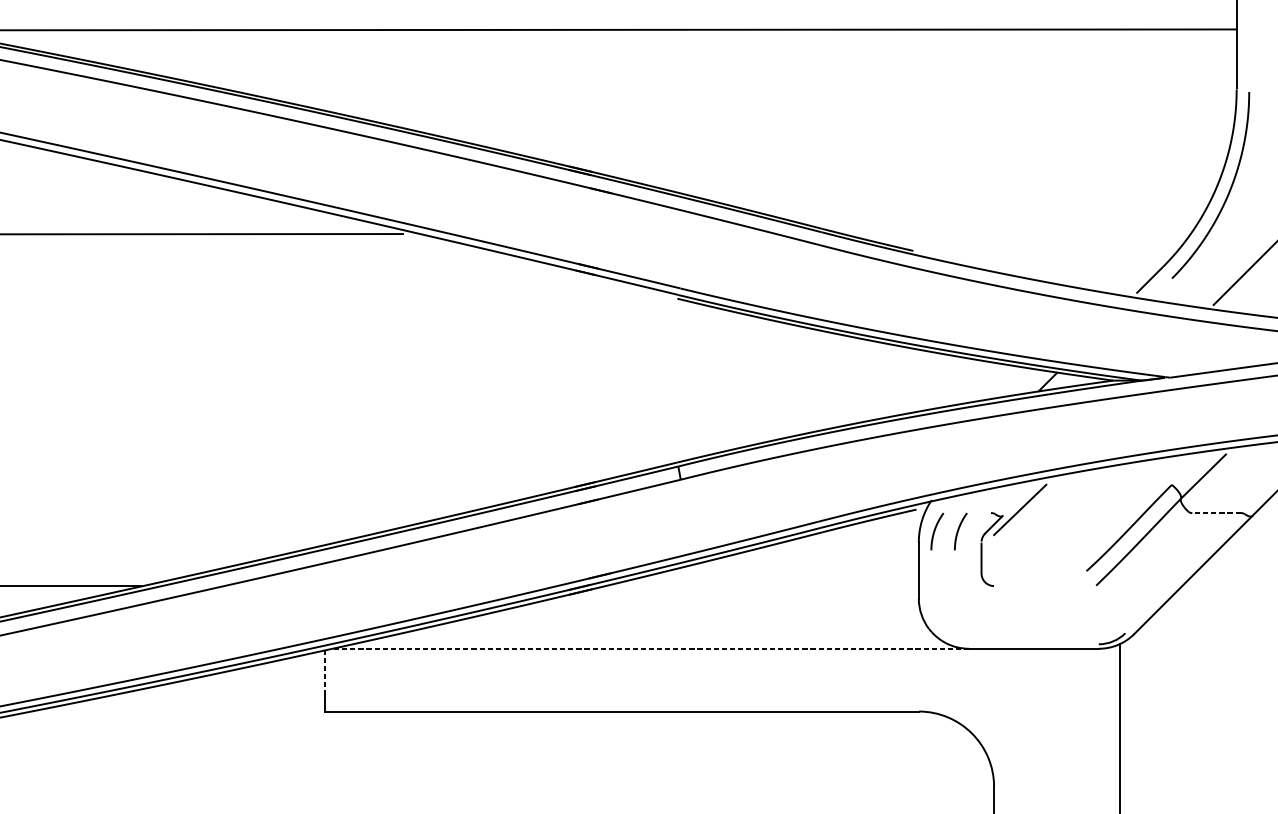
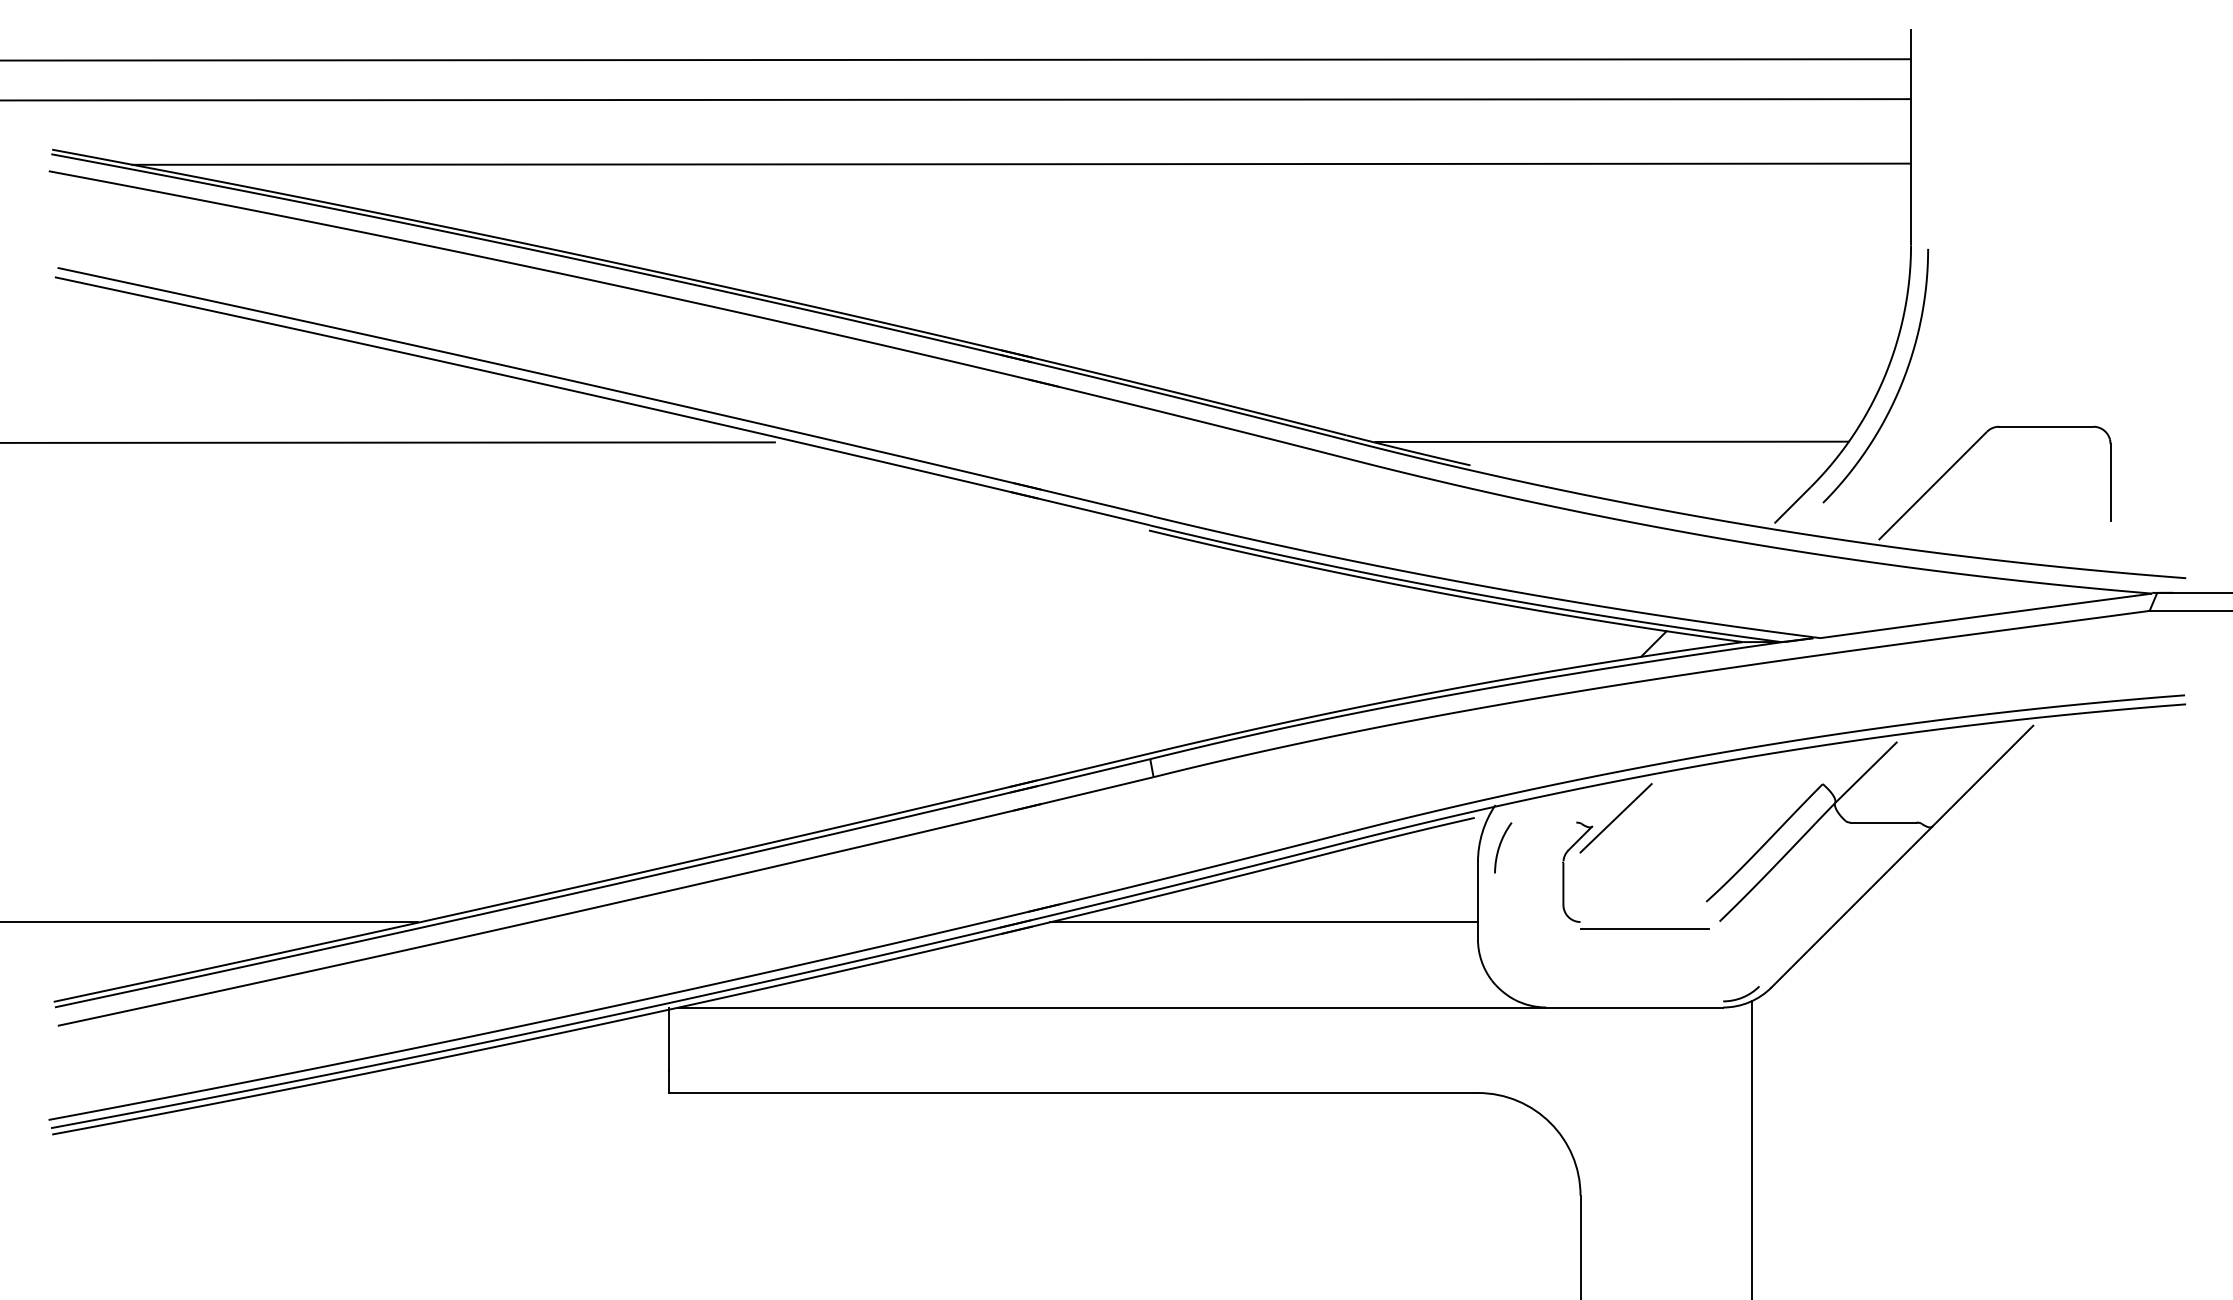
line: (1016, 233) -> (1611, 441), added
line: (1216, 513) -> (1883, 822), dashed -> solid
arc: (958, 531) -> (1532, 847), removed
line: (761, 586) -> (1263, 922), added
line: (1041, 590) -> (1644, 928), added
line: (649, 648) -> (1111, 1007), dashed -> solid
line: (324, 671) -> (668, 1038), dashed -> solid

